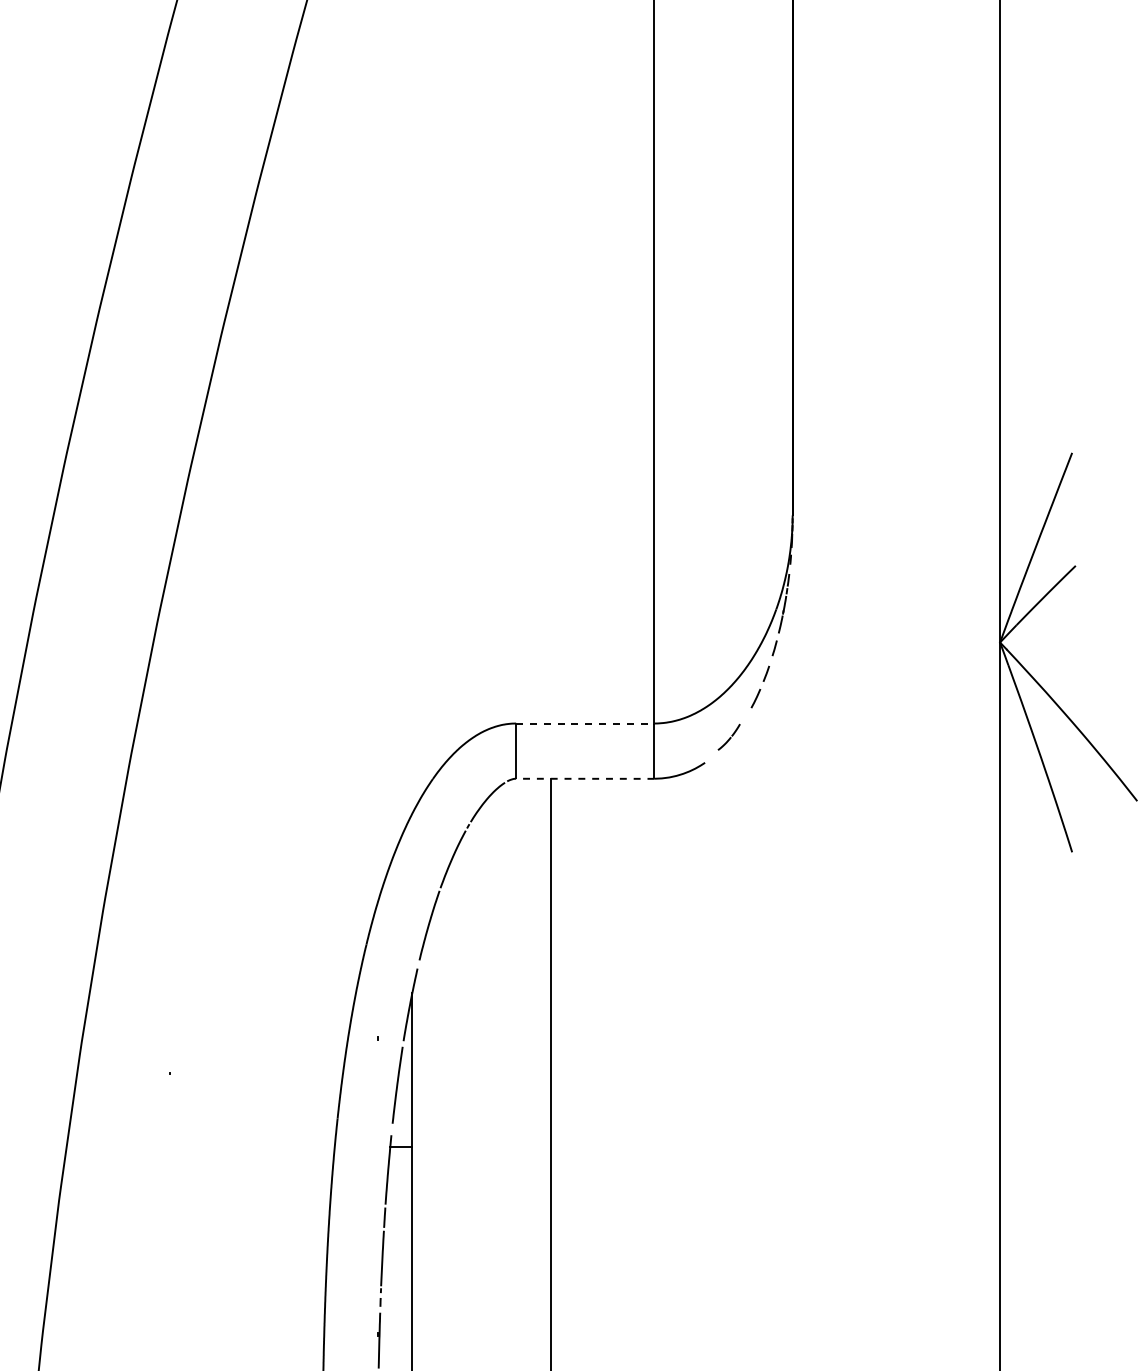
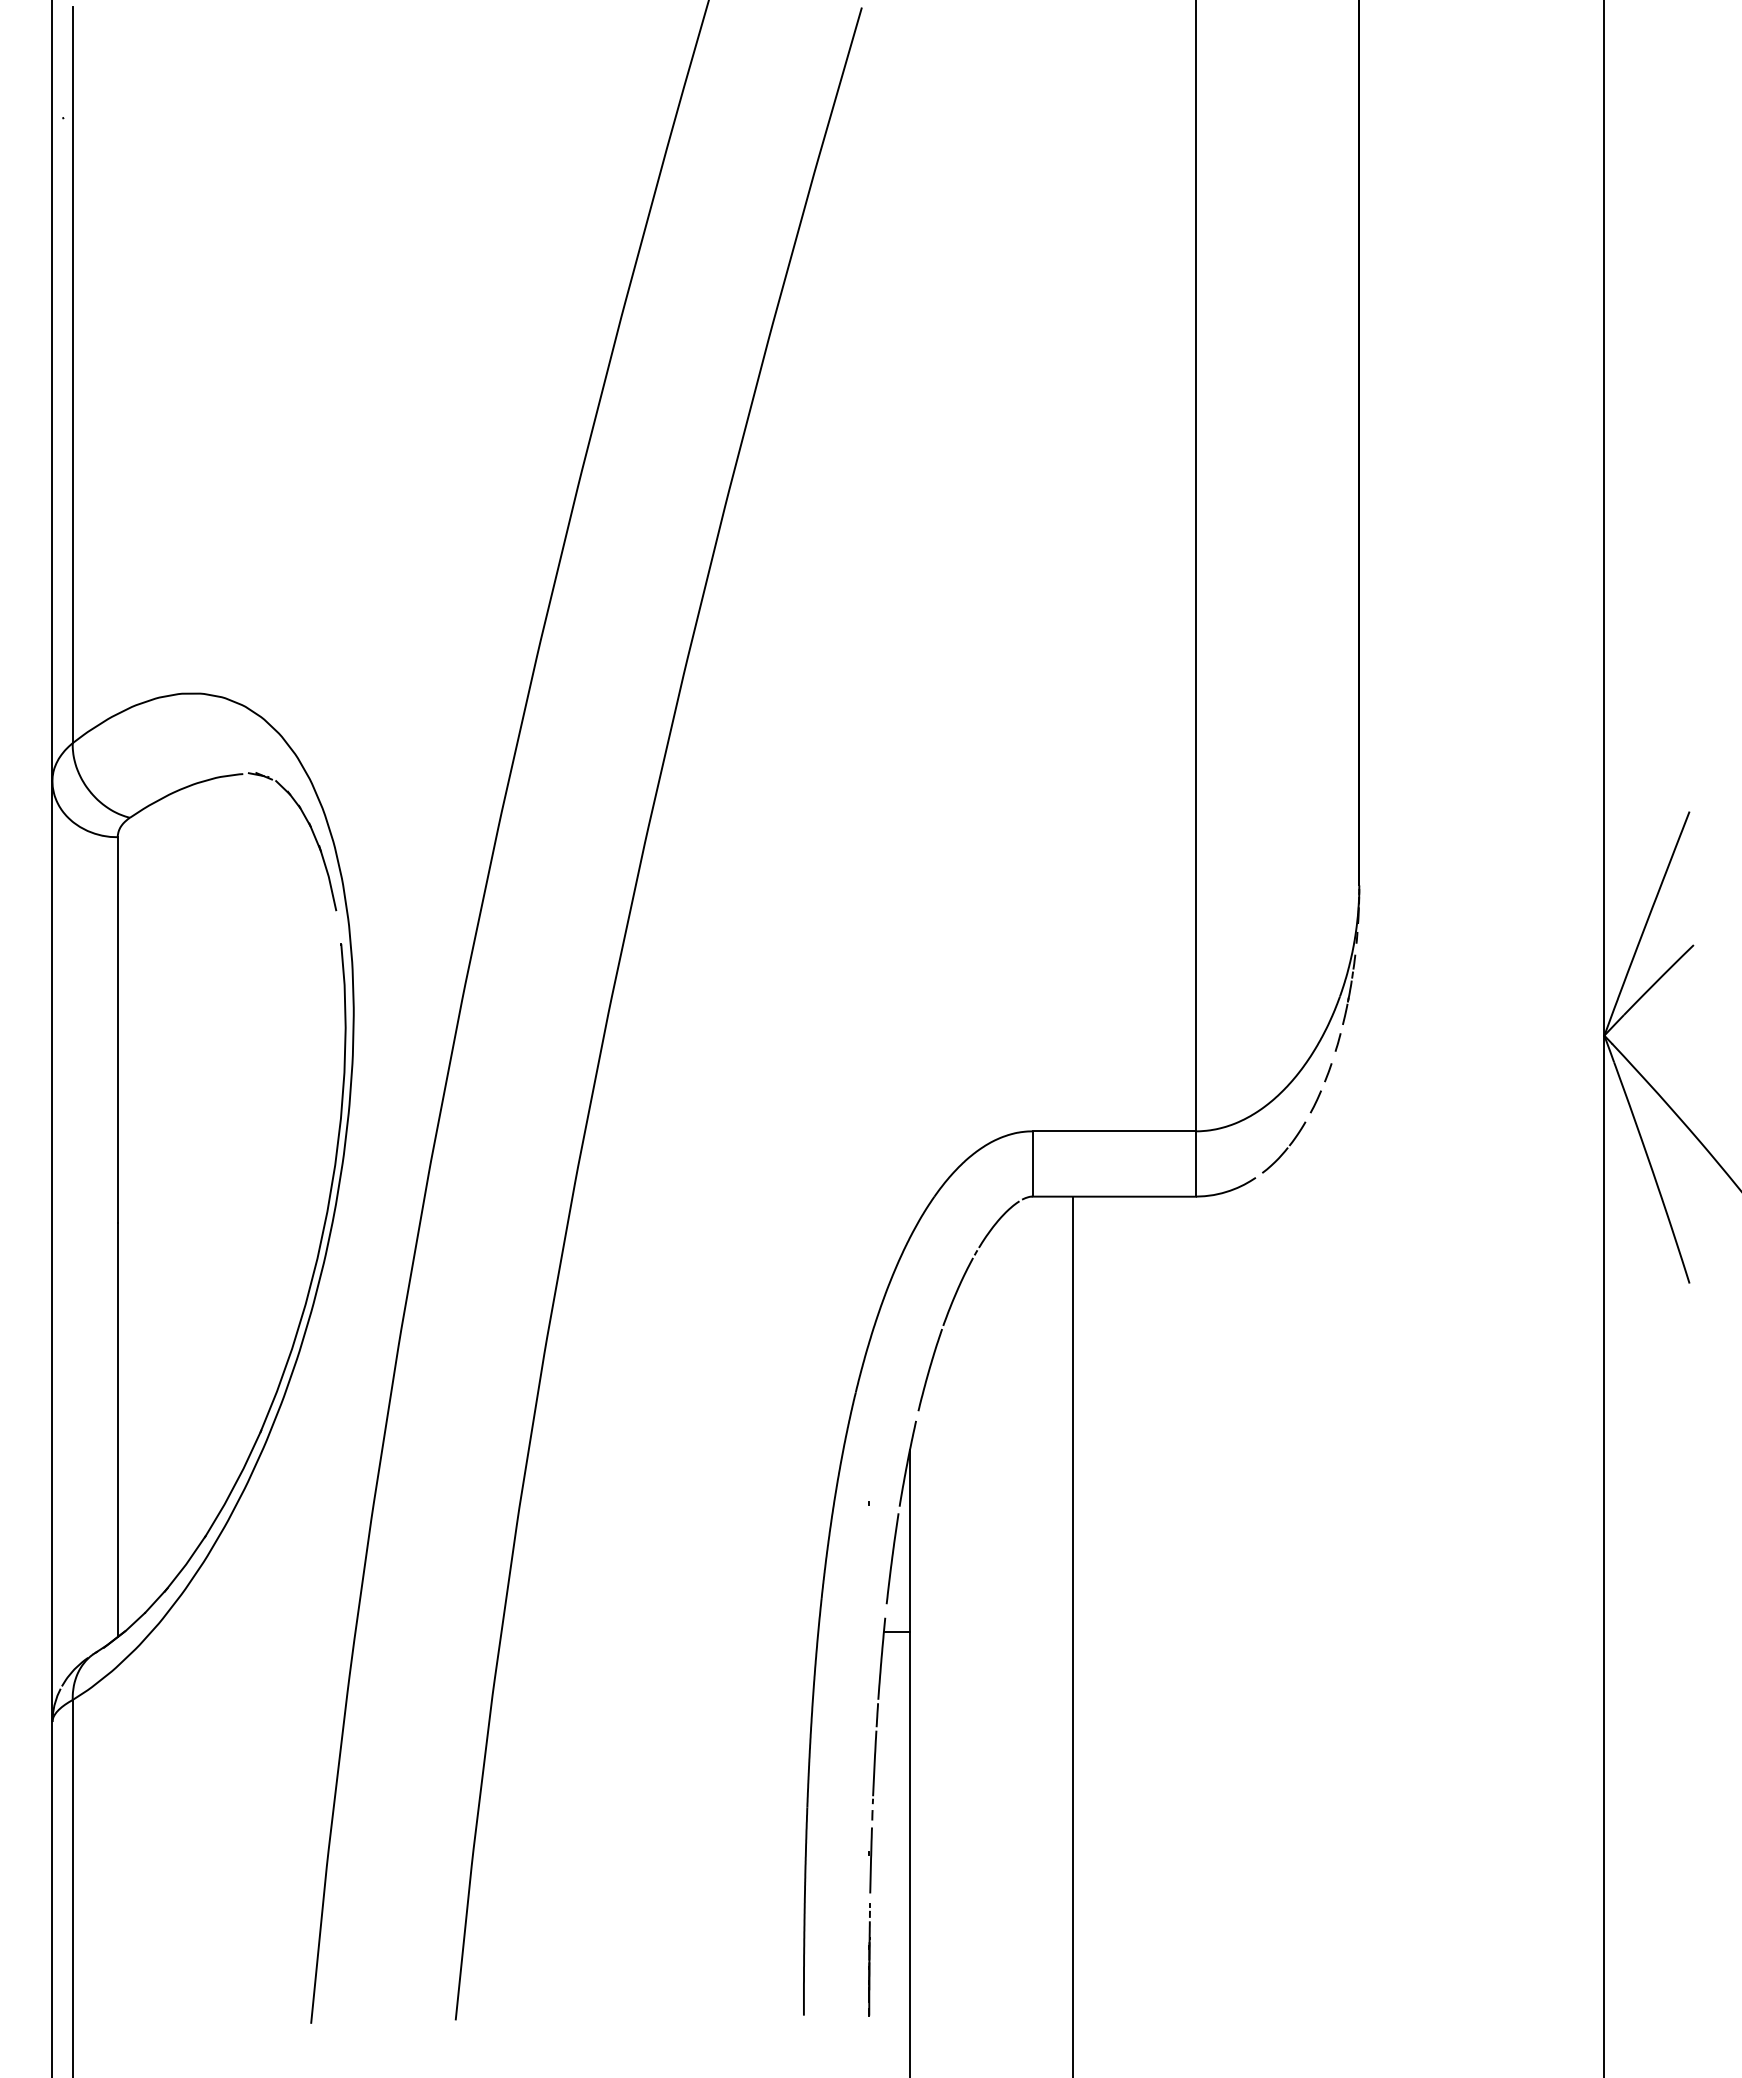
line: (585, 723) -> (1114, 1131), dashed -> solid
part: (729, 737) -> (1284, 1147), size x1.67
line: (585, 778) -> (1114, 1196), dashed -> solid

